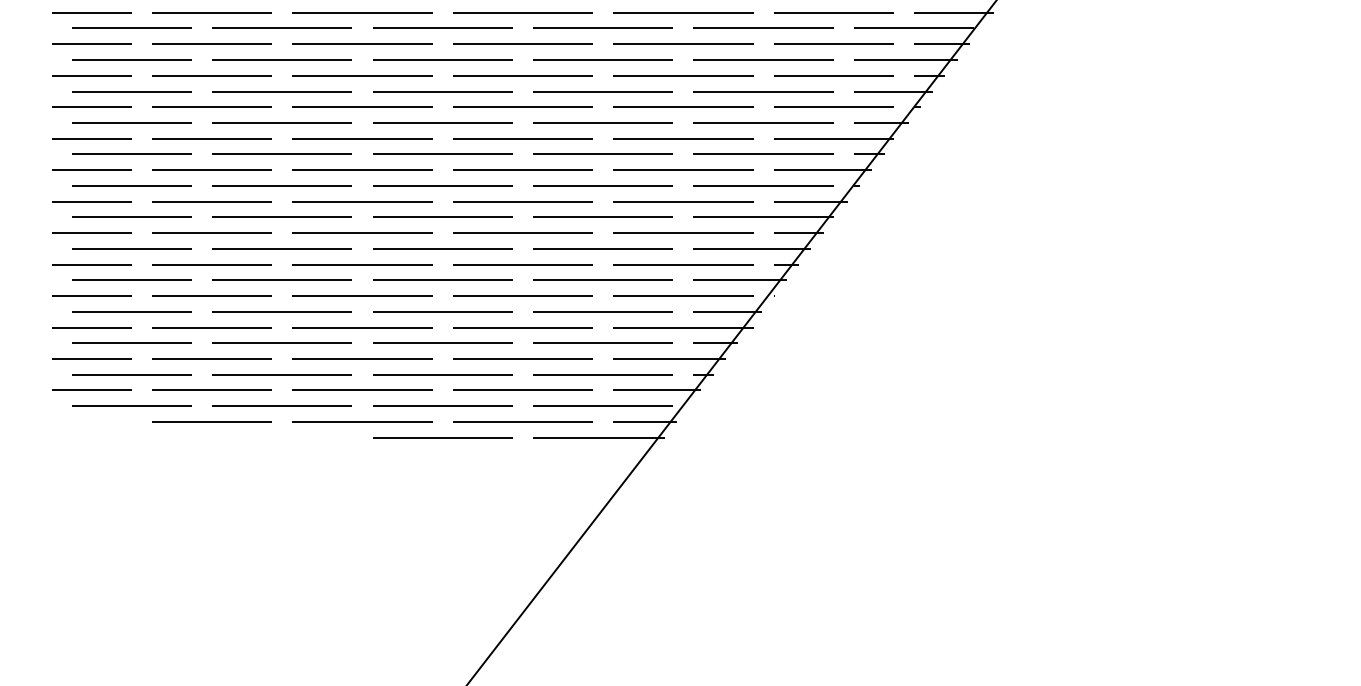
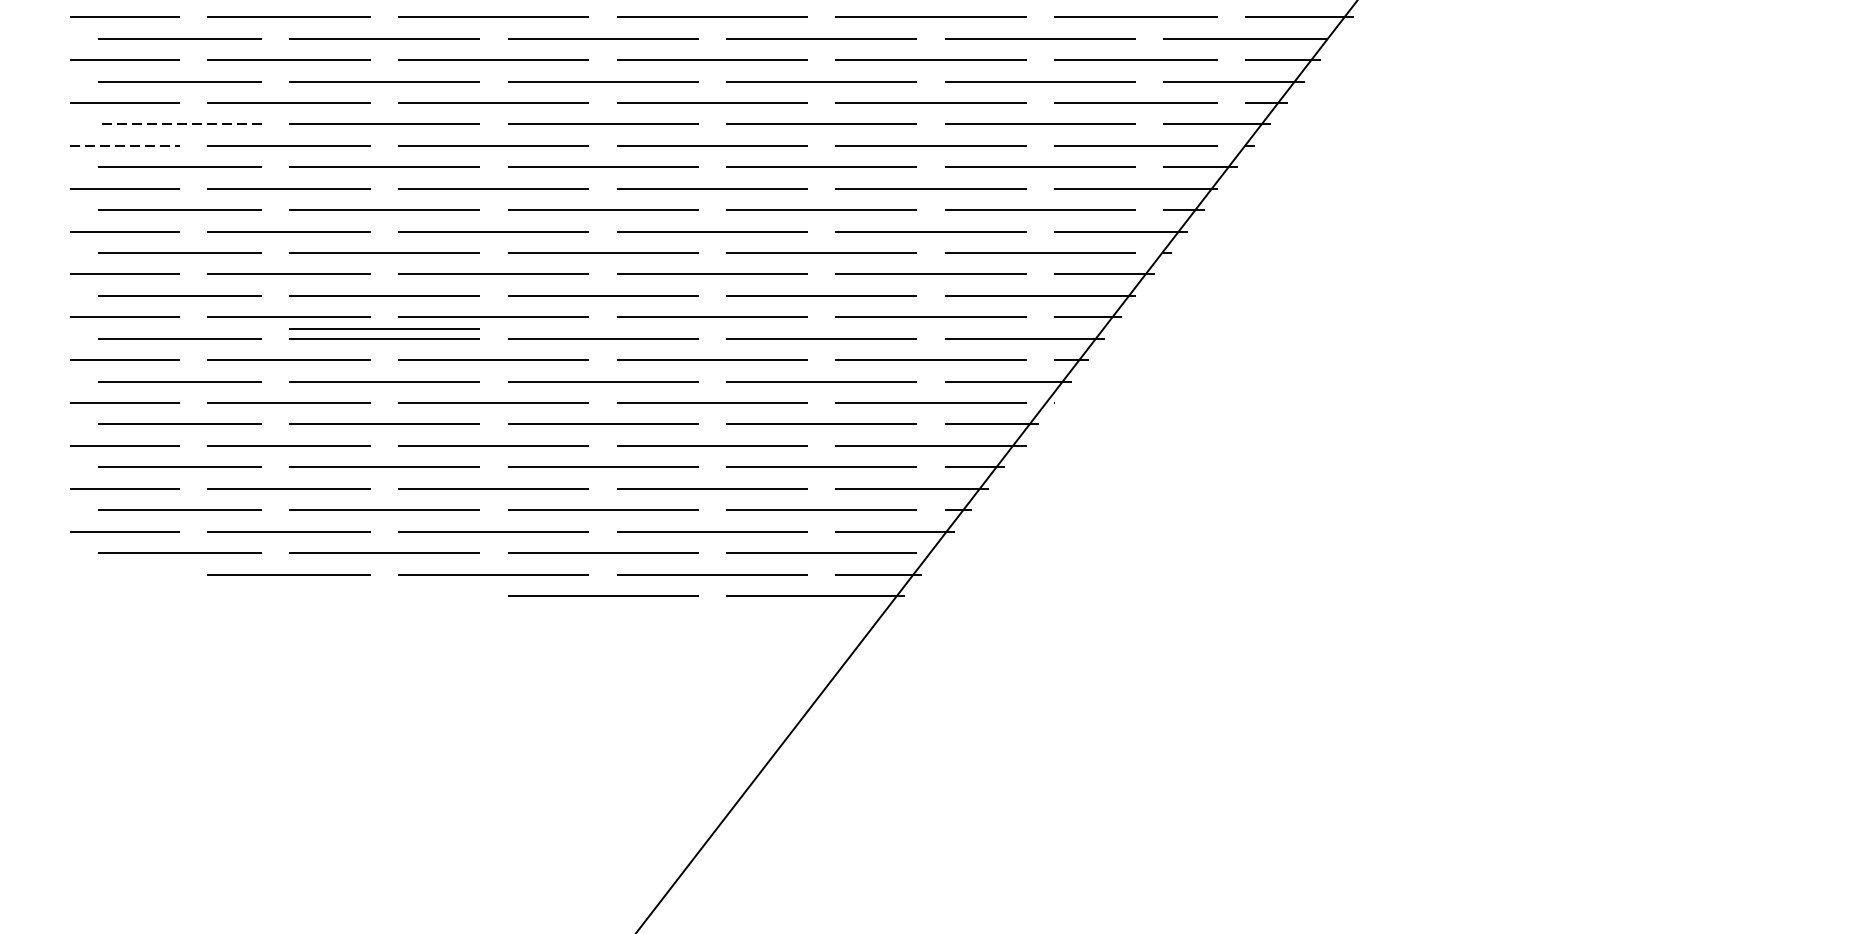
line: (131, 91) -> (179, 124), solid -> dashed
line: (92, 107) -> (126, 146), solid -> dashed
line: (281, 240) -> (383, 327), added

